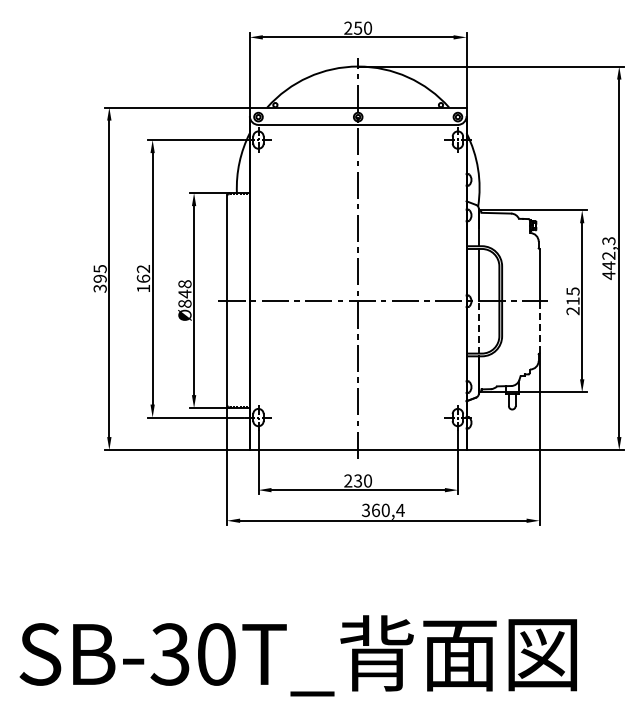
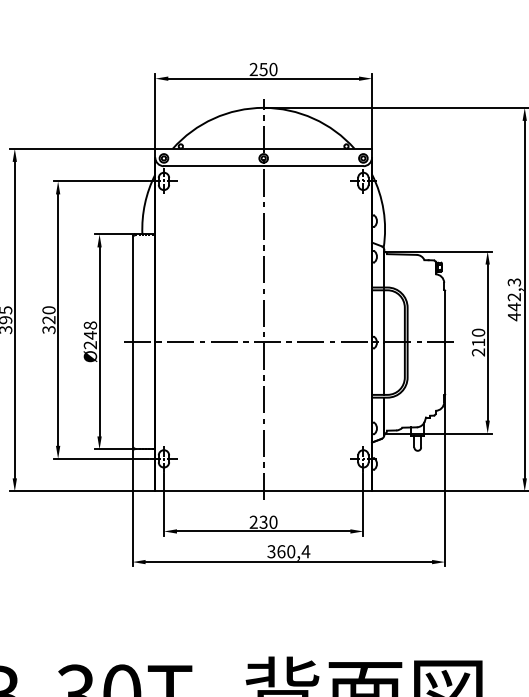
text: (143, 278) -> (48, 319), 162 -> 320
text: (572, 291) -> (477, 332), 215 -> 210
text: (184, 303) -> (89, 344), Ø848 -> Ø248
line: (478, 326) -> (383, 367), dashed -> solid
line: (539, 326) -> (444, 367), dashed -> solid

